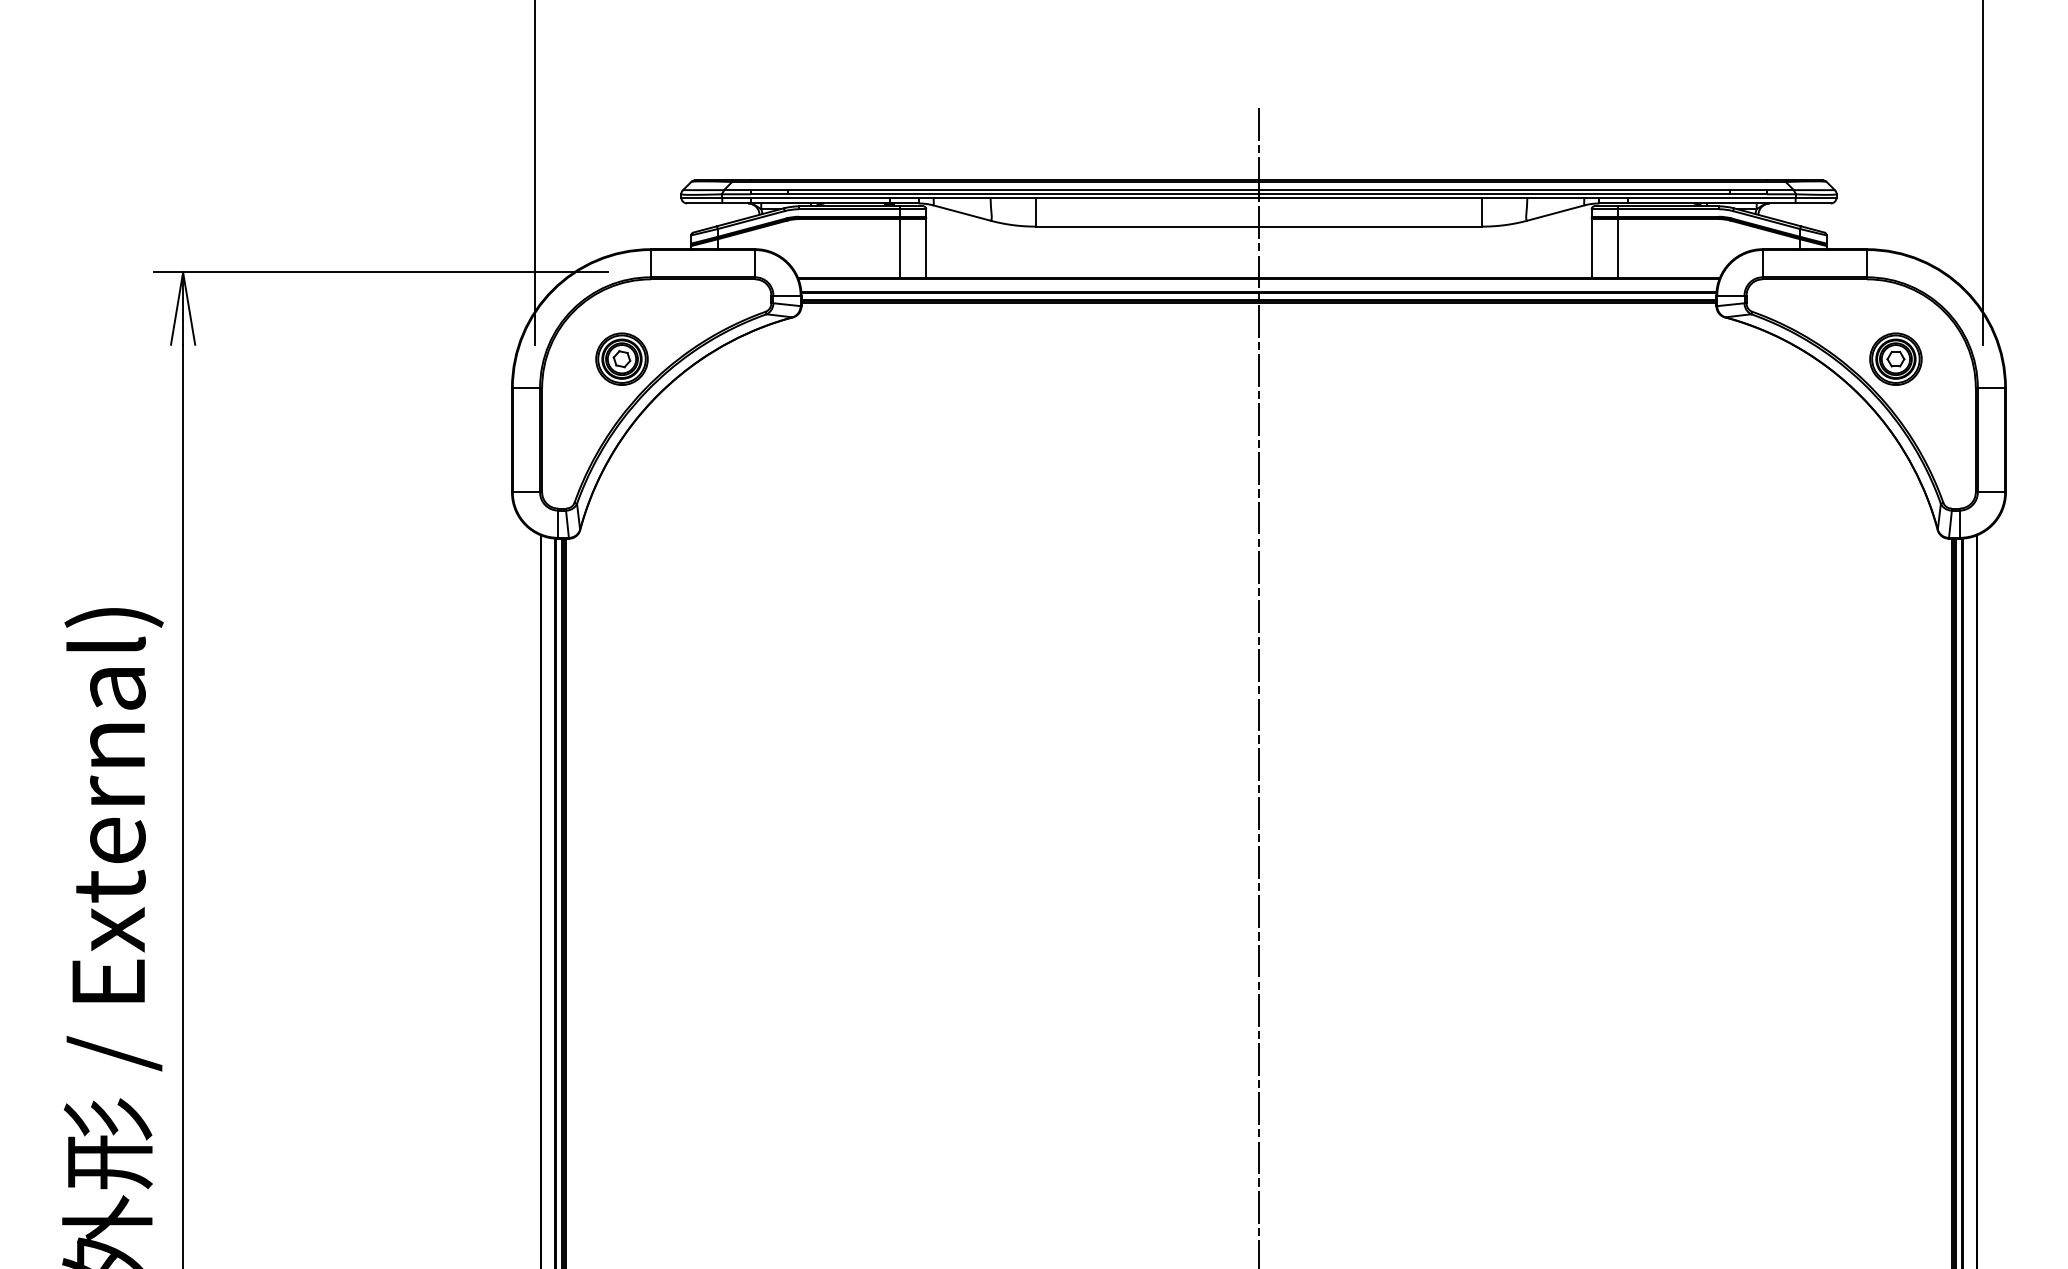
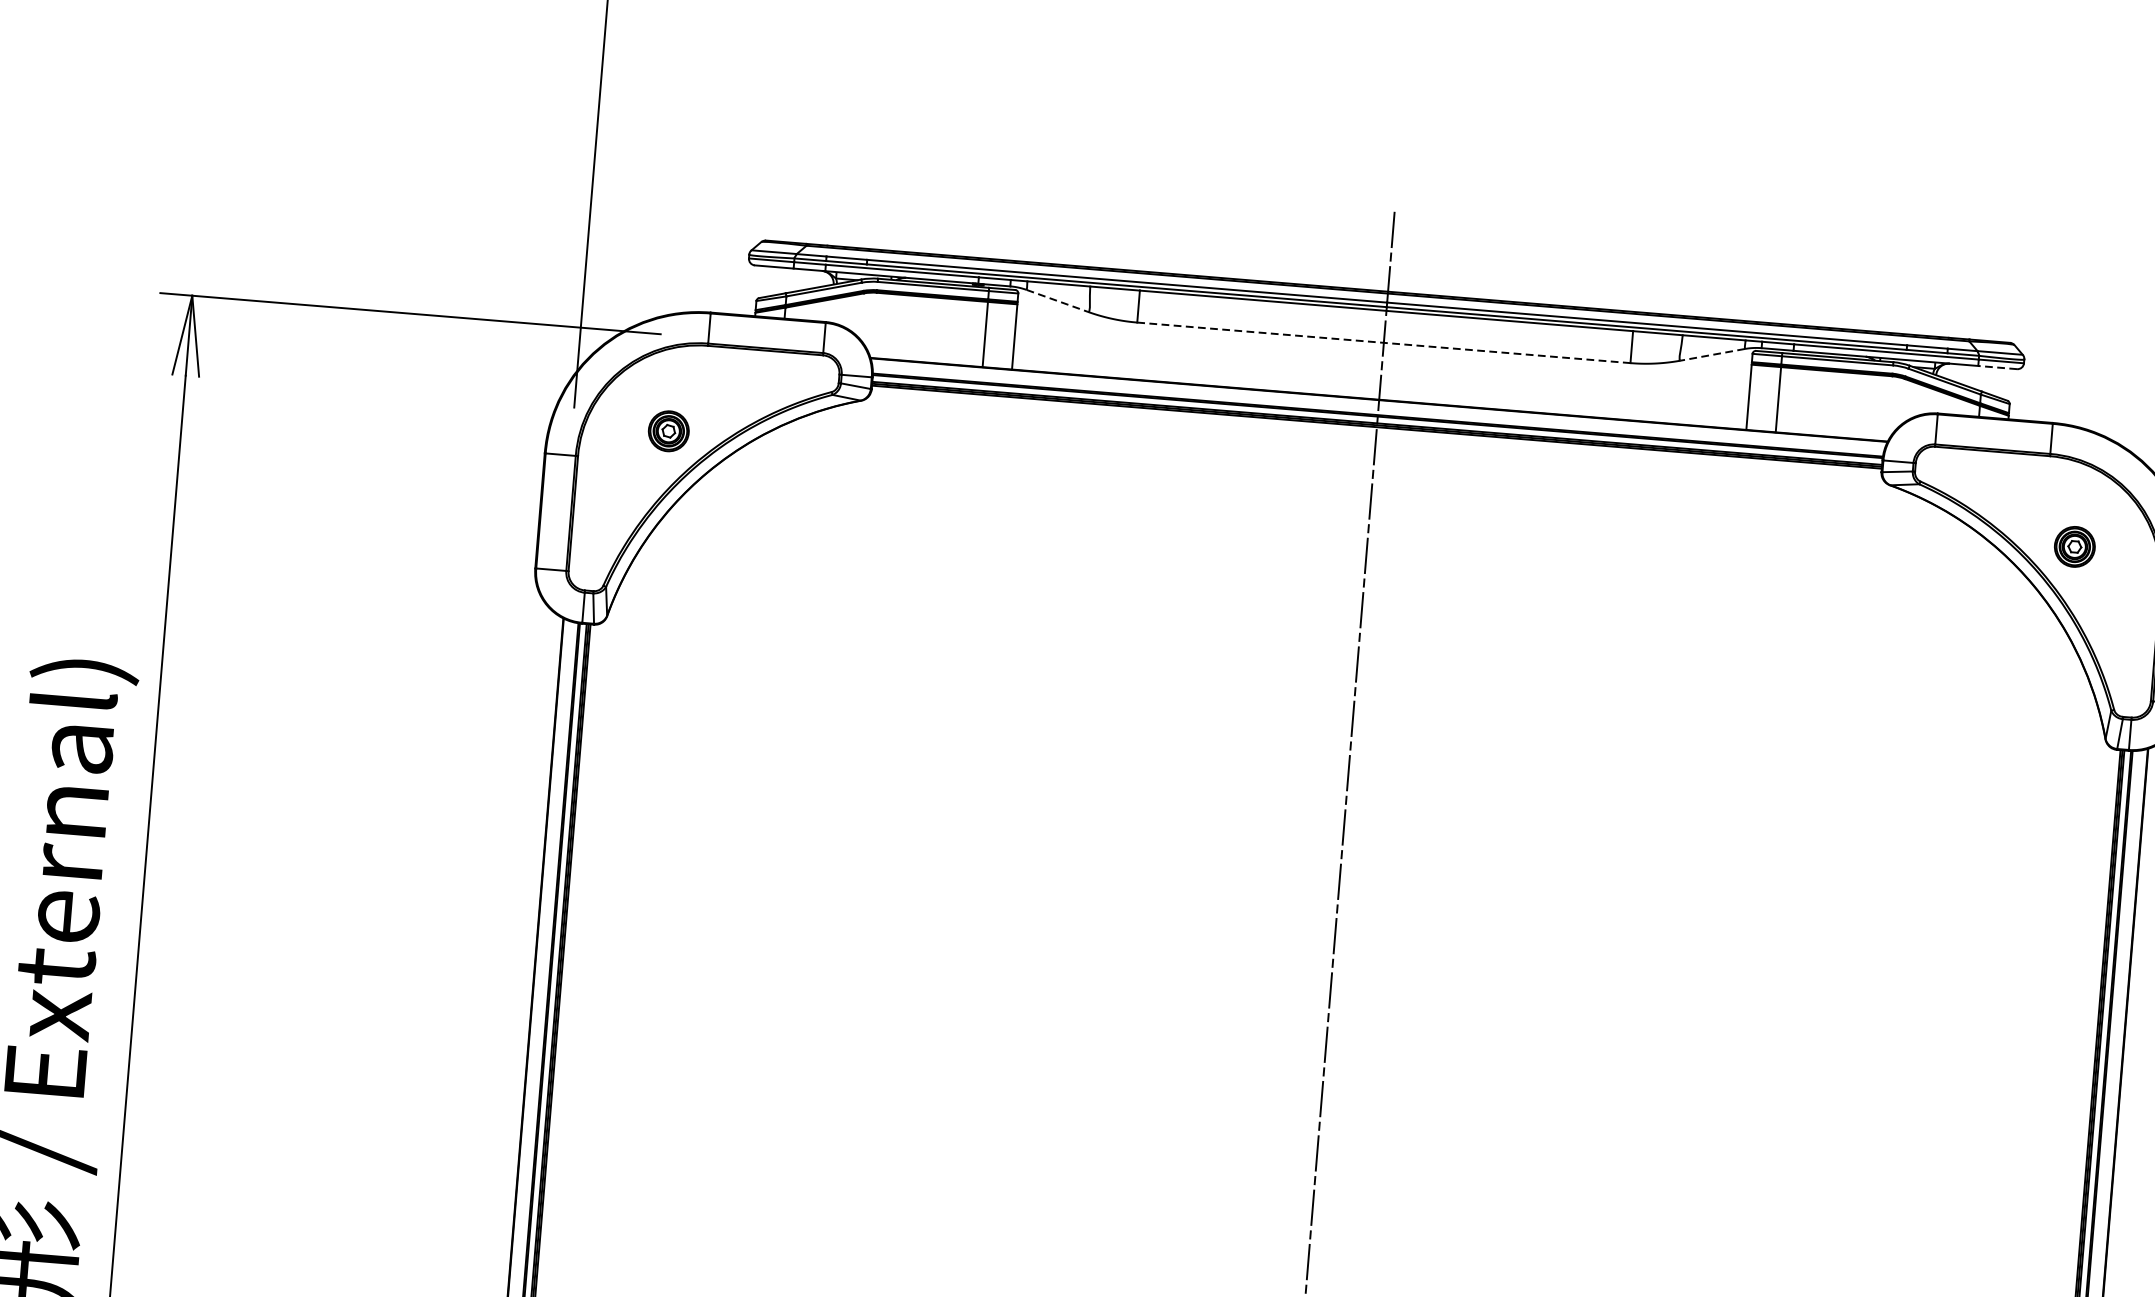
line: (1813, 203) -> (1997, 367), solid -> dashed
line: (962, 213) -> (1057, 301), solid -> dashed
line: (1555, 213) -> (1712, 355), solid -> dashed
line: (1259, 226) -> (1384, 342), solid -> dashed
part: (621, 358) -> (668, 430), size x0.7
part: (1895, 358) -> (2074, 546), size x0.7

